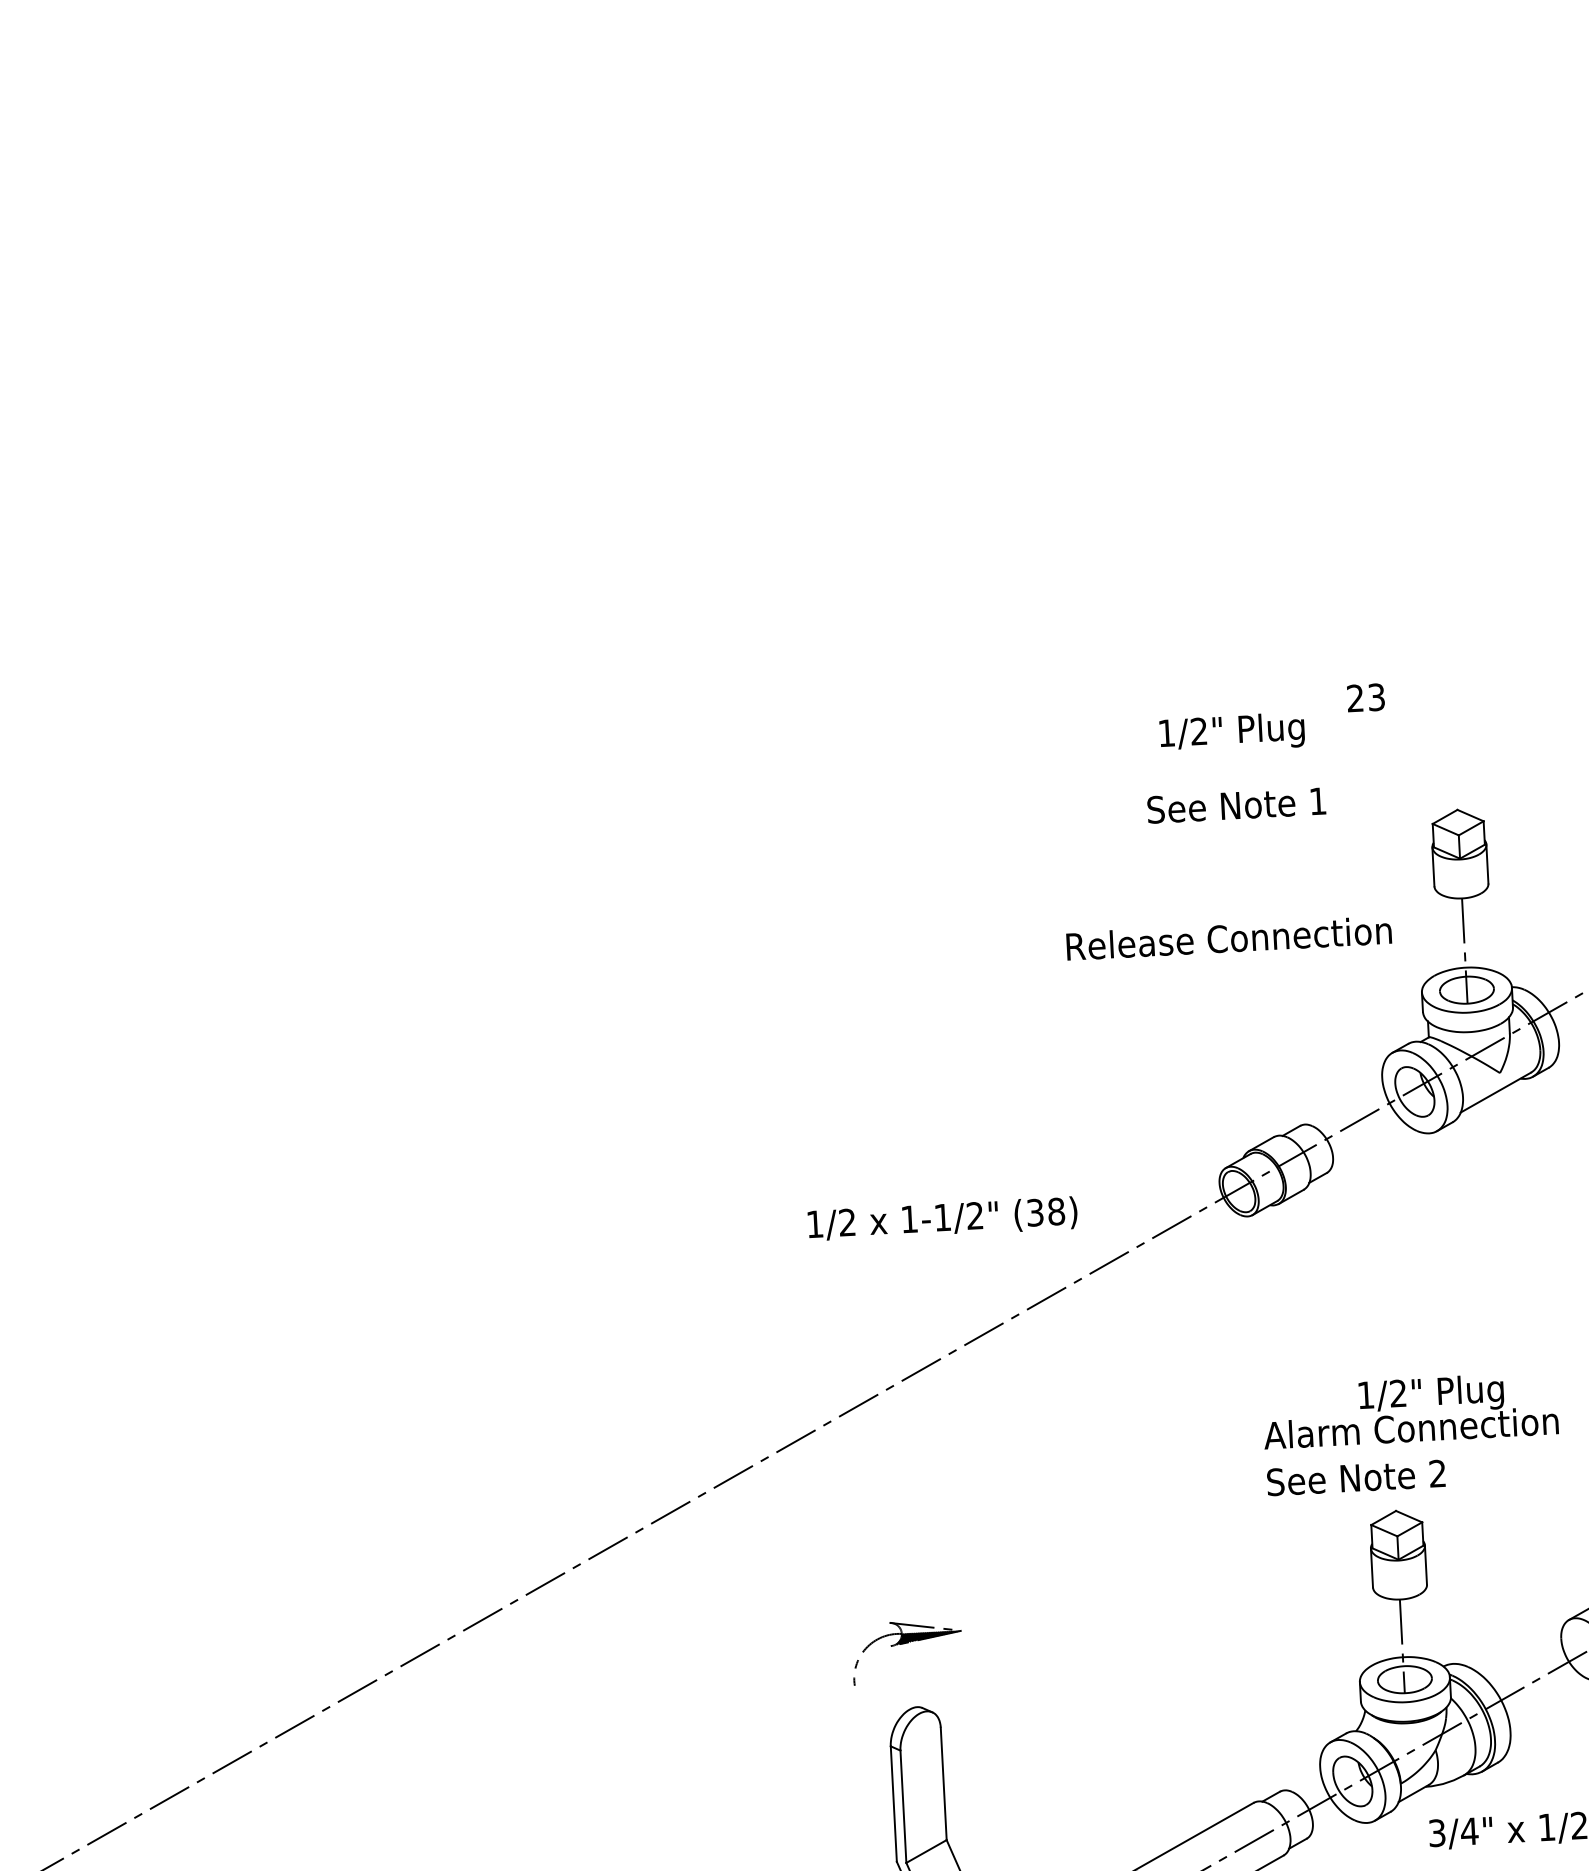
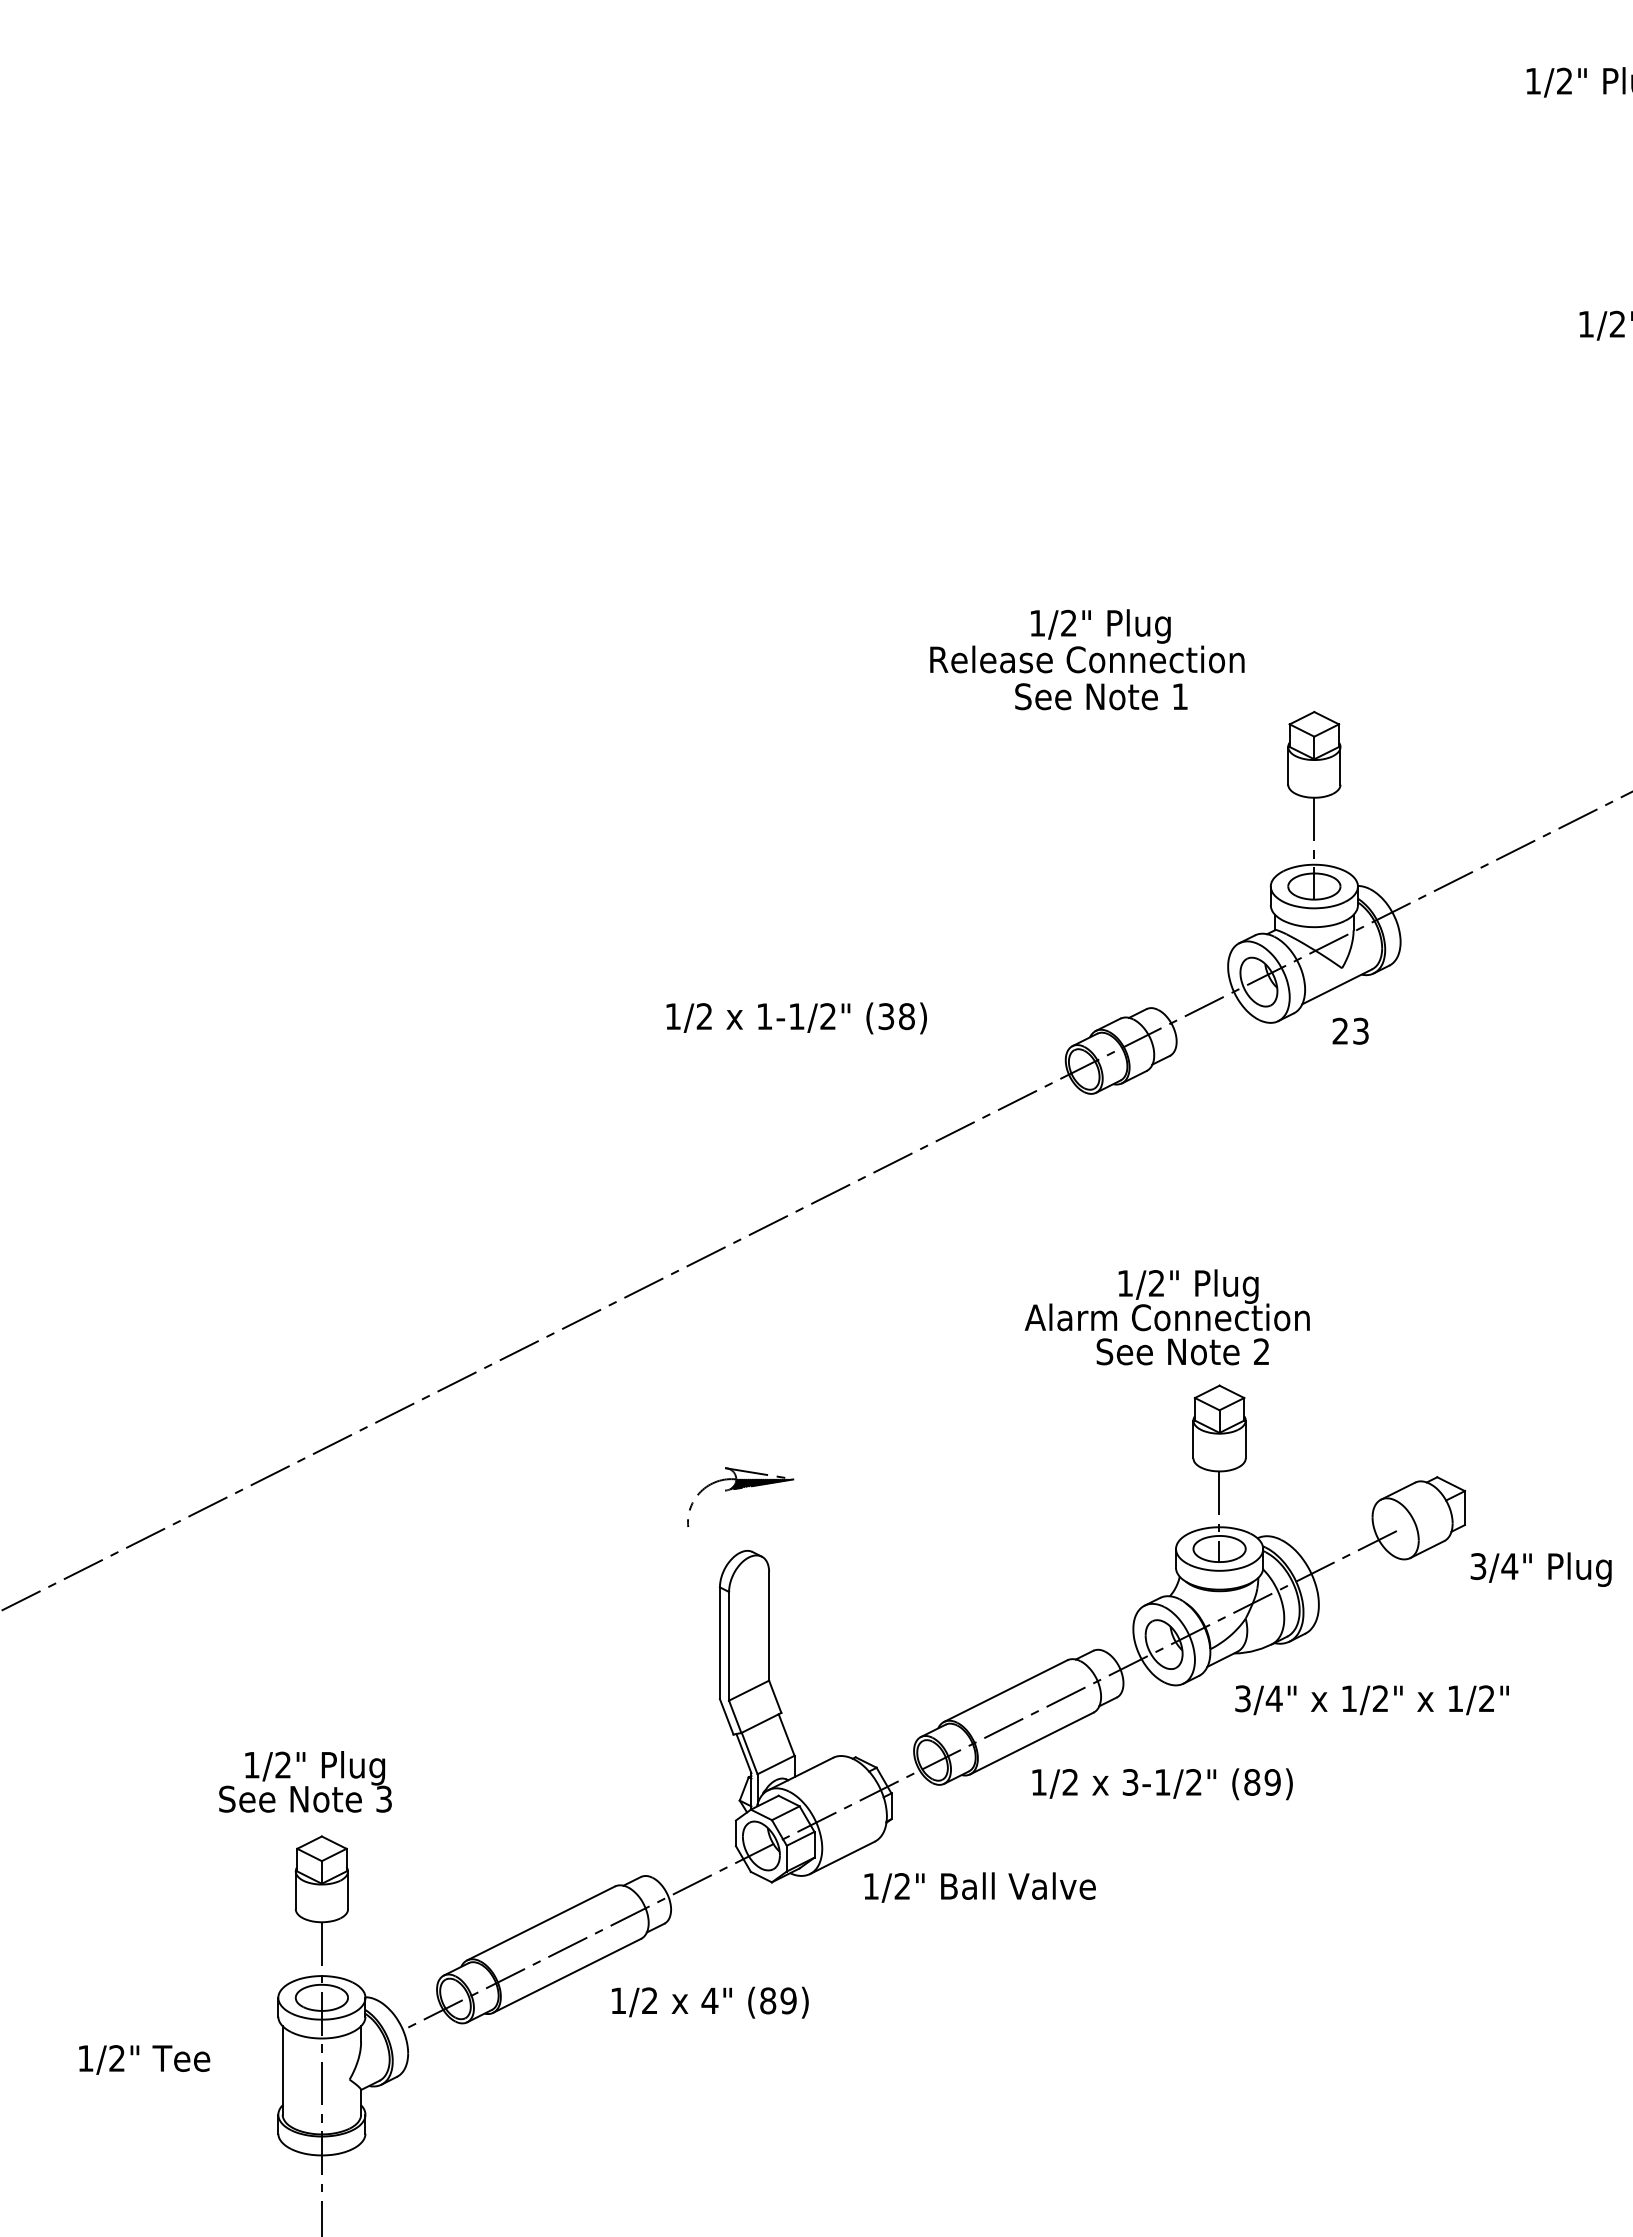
text: (1365, 697) -> (1350, 1030), moved
text: (1229, 938) -> (1087, 659), moved
text: (942, 1219) -> (796, 1018), moved
text: (1409, 1410) -> (1166, 1300), moved

